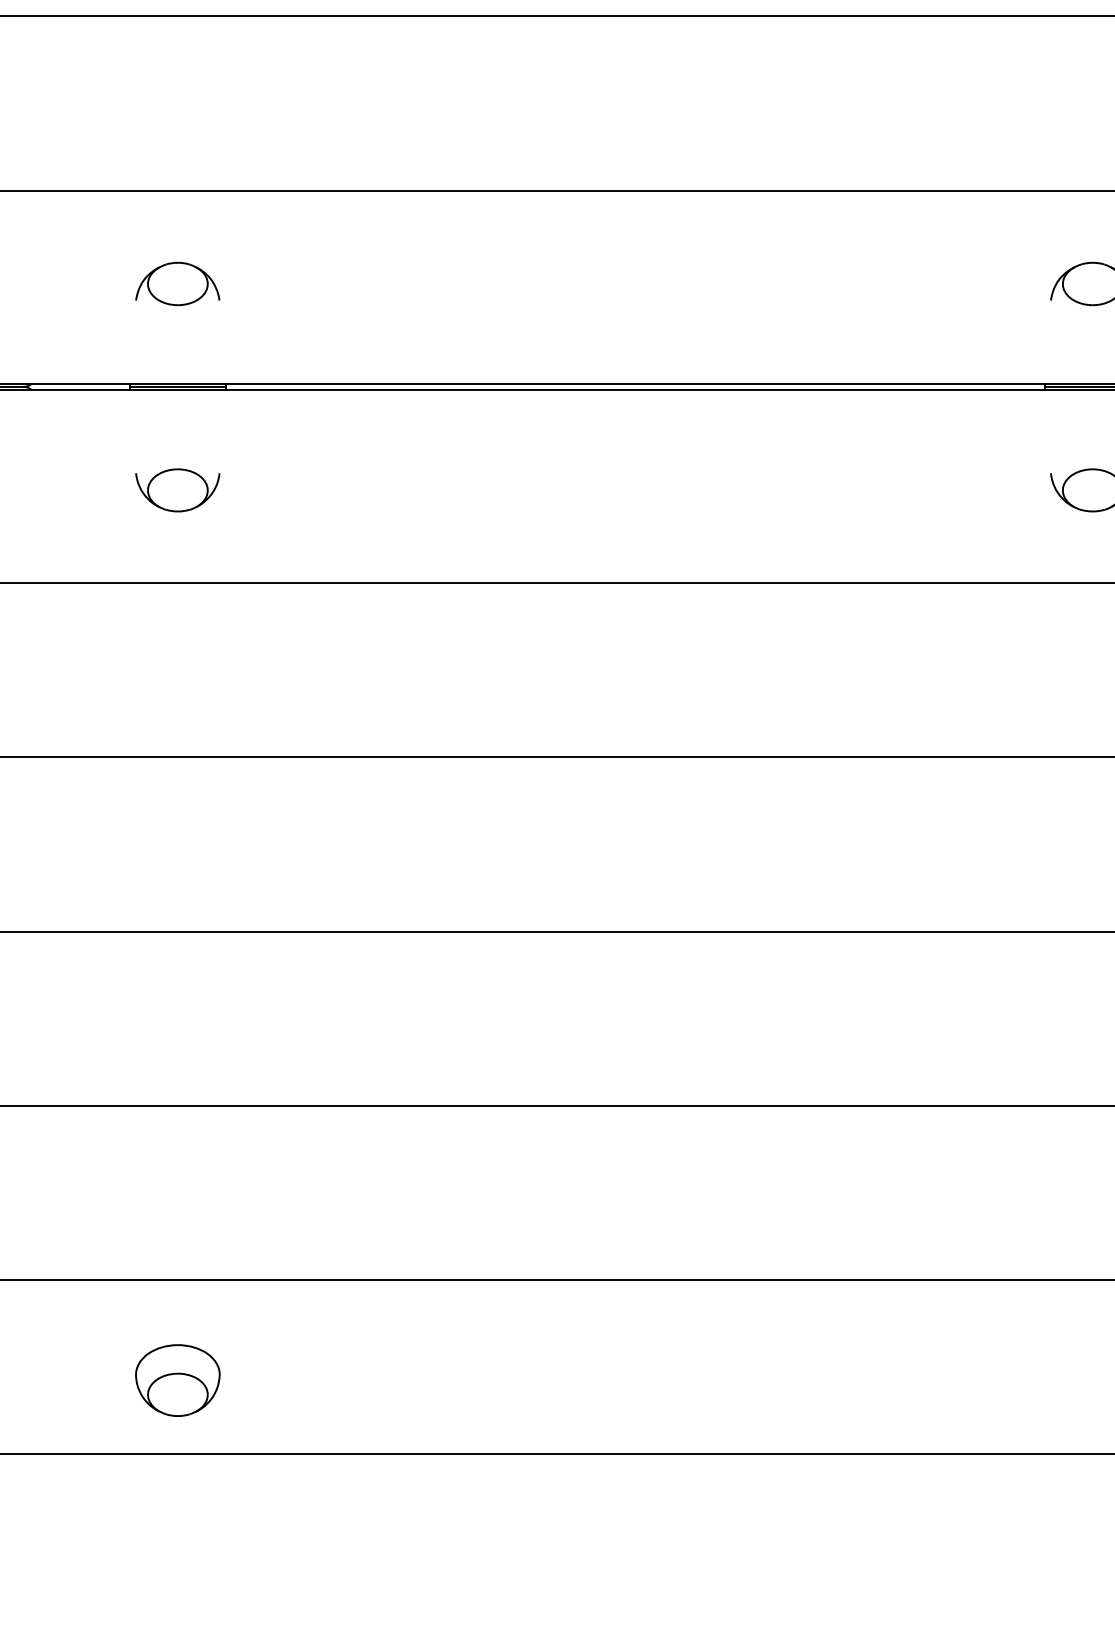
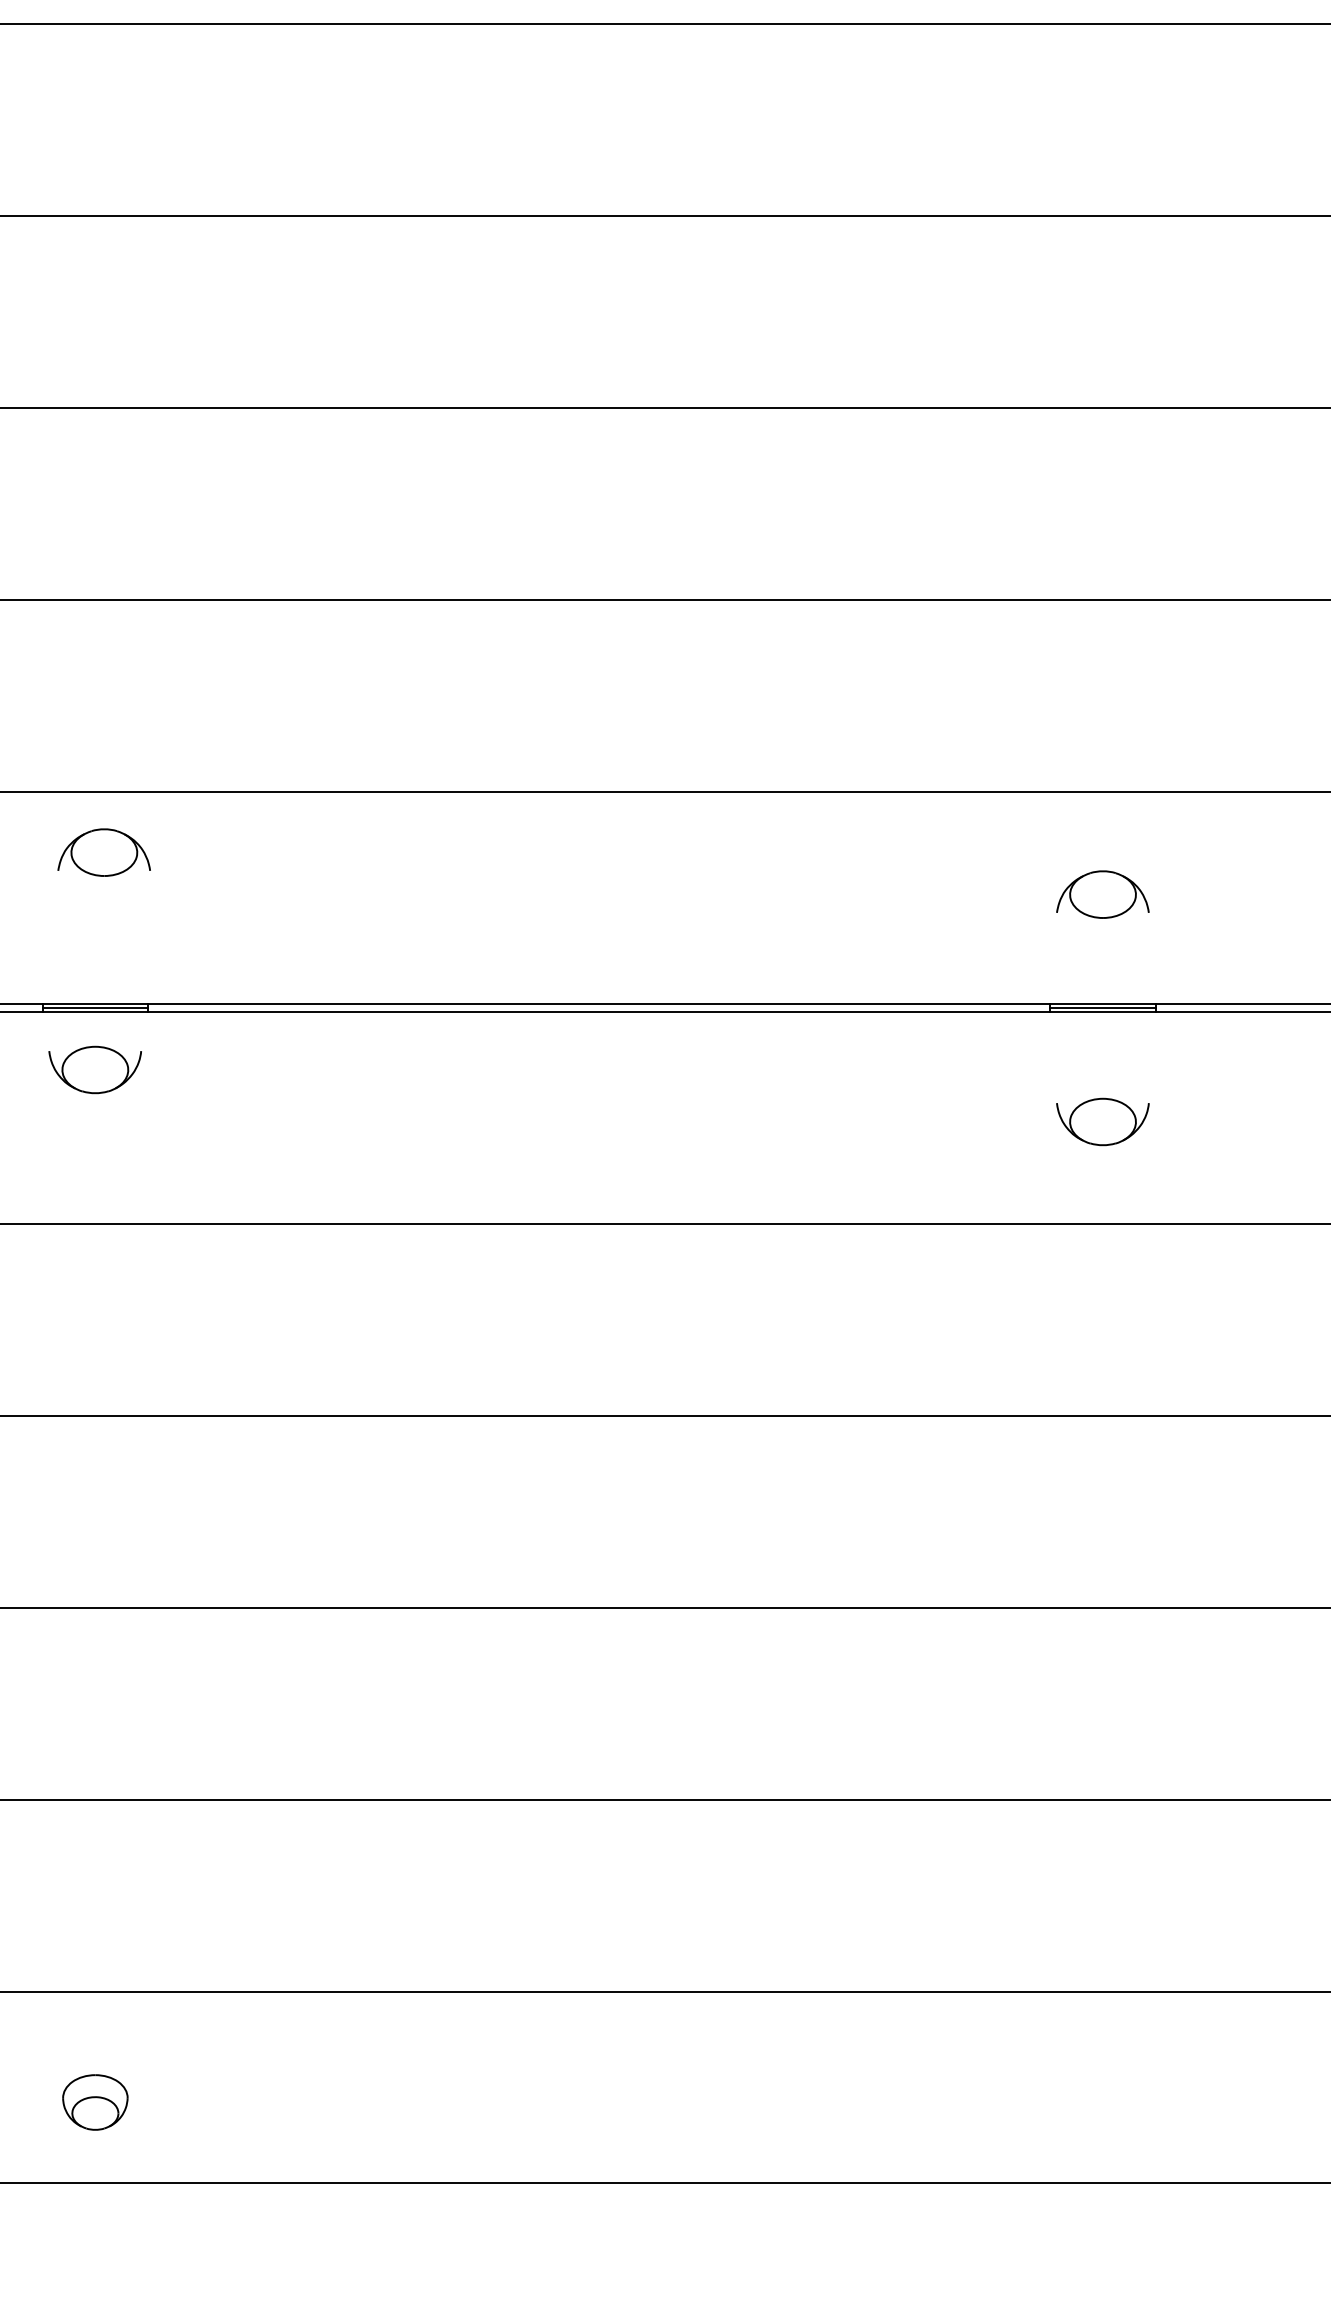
part: (177, 283) -> (103, 852), moved
part: (177, 489) -> (94, 1069), moved
part: (178, 1380) -> (95, 2102), size x0.7

